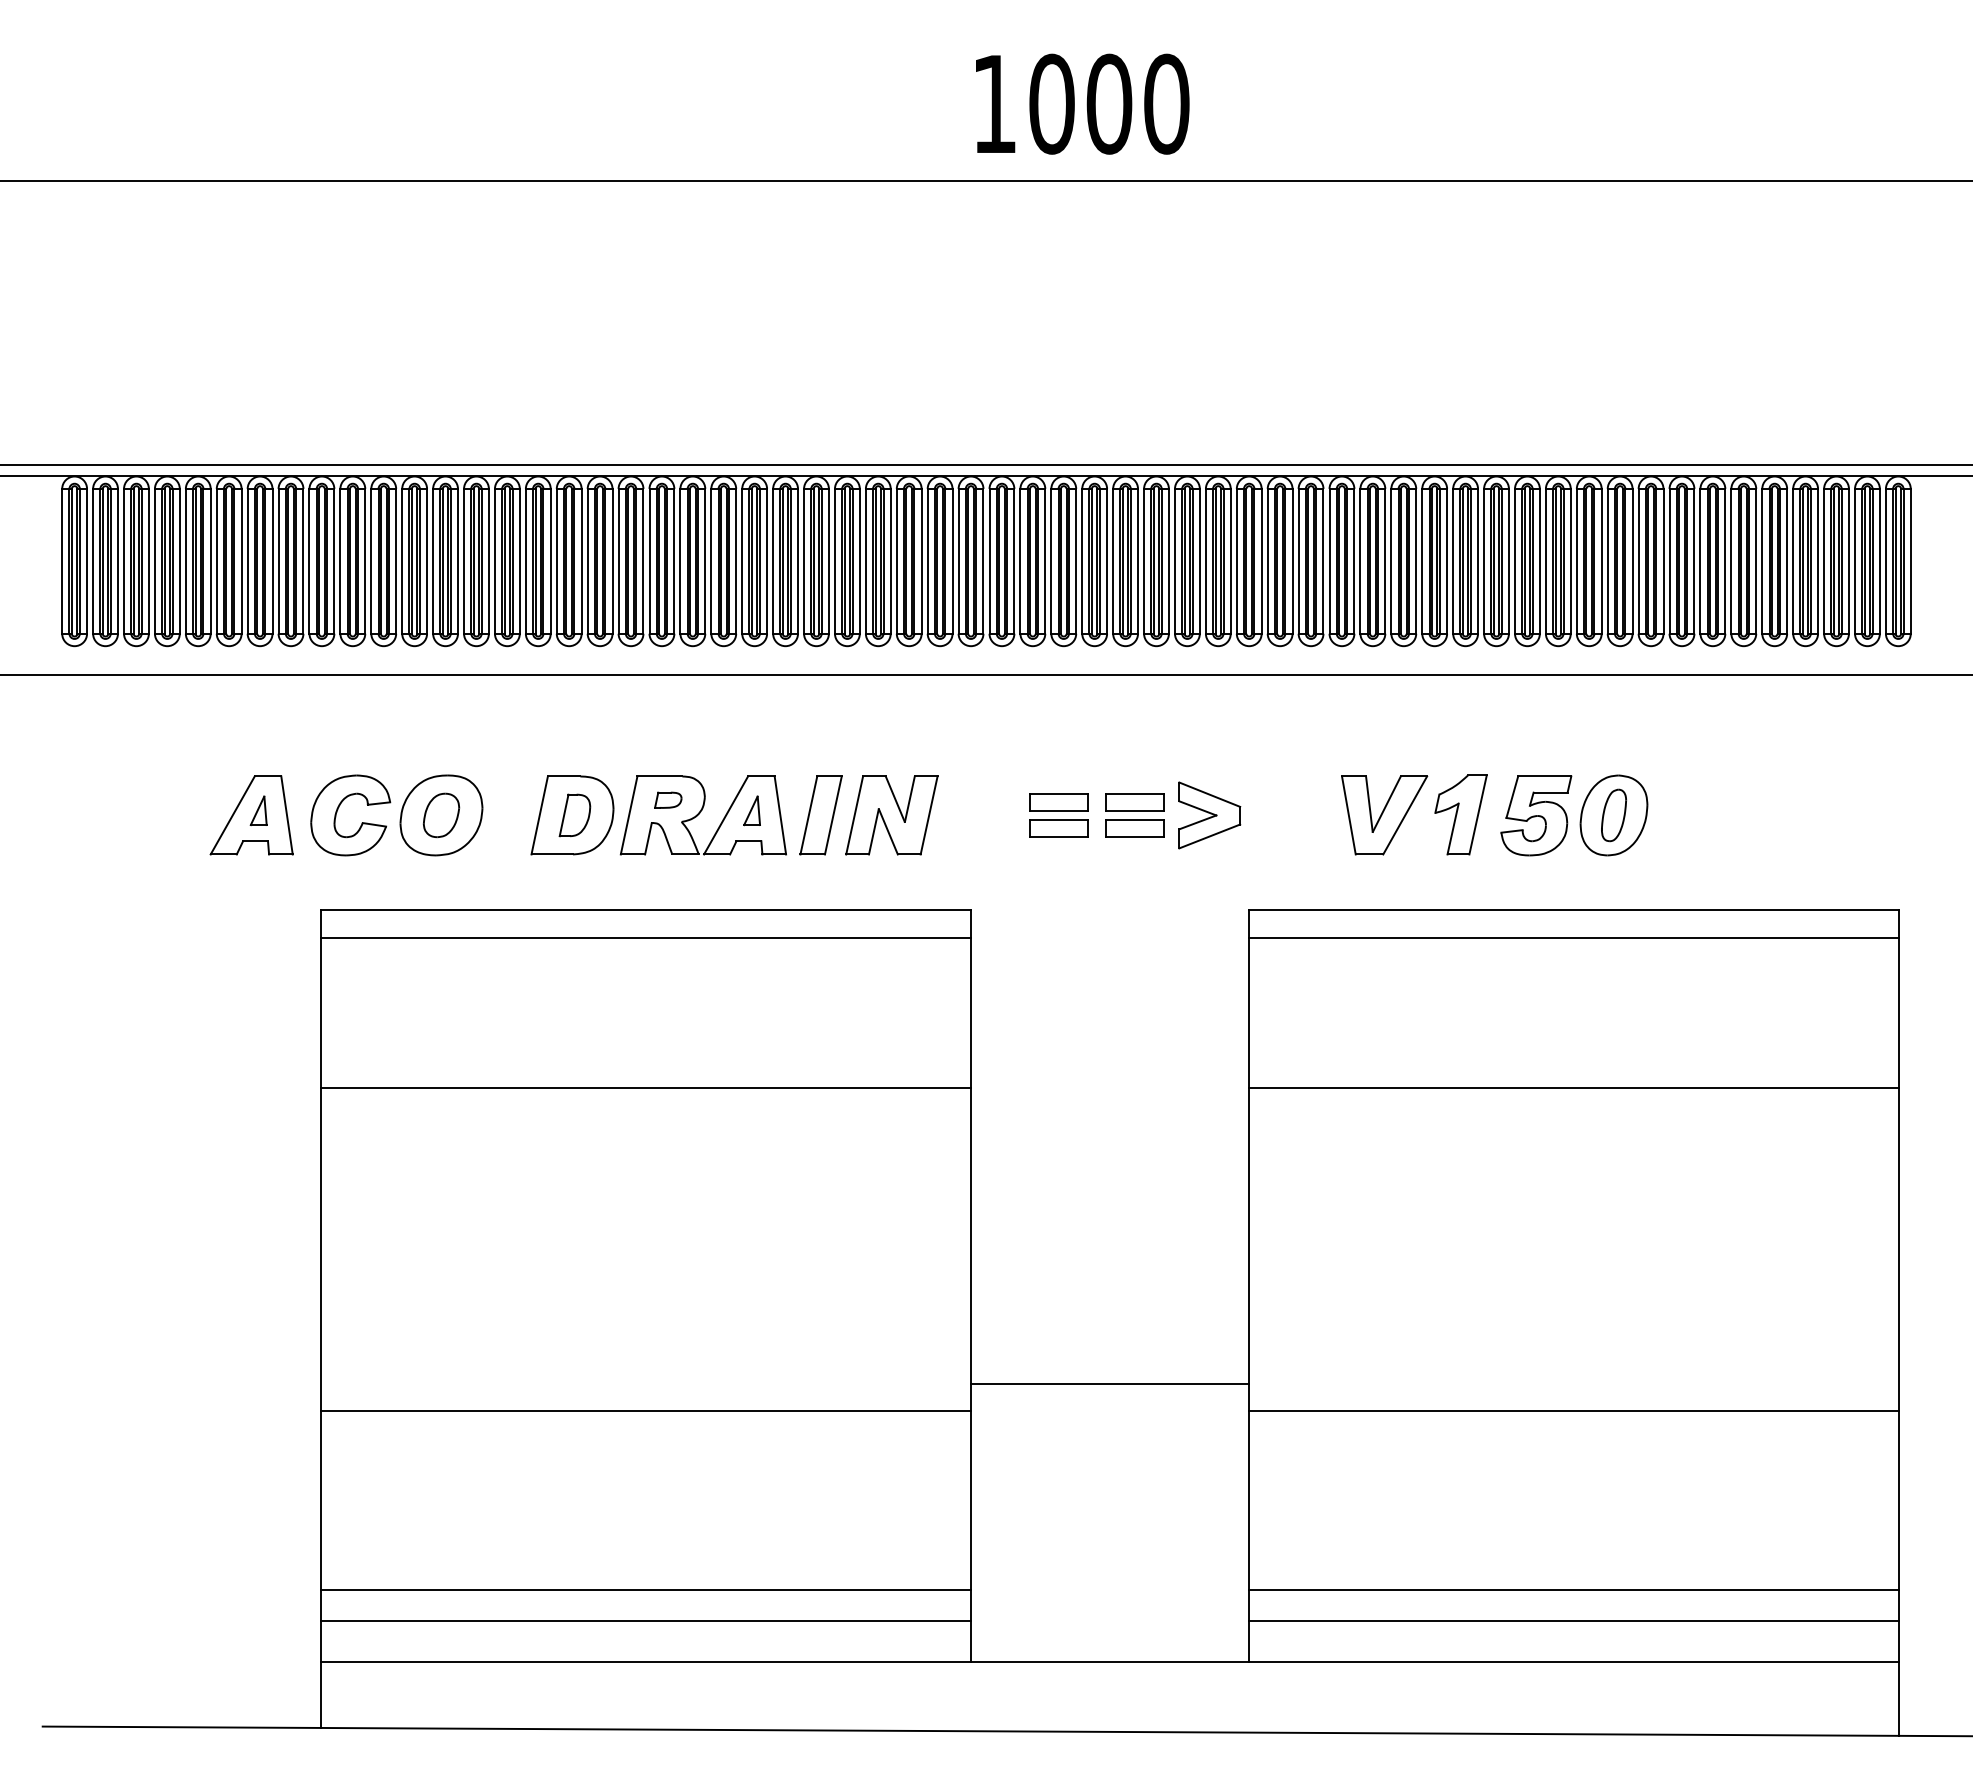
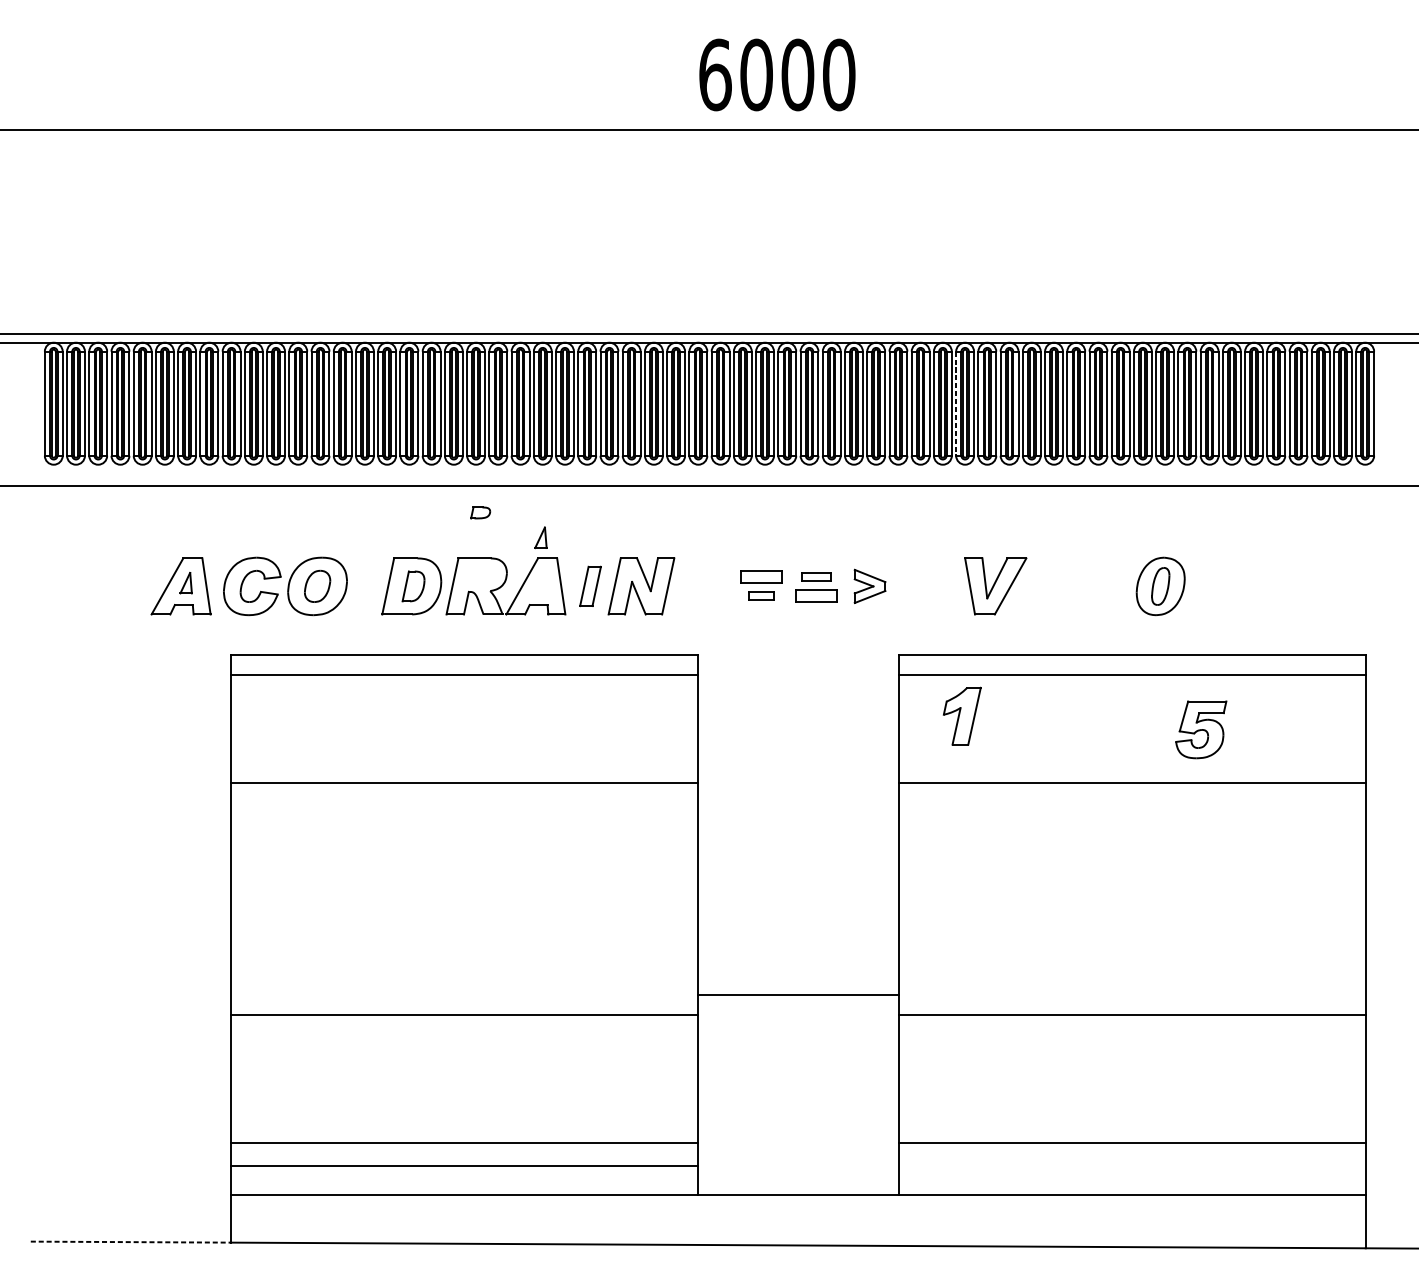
text: (994, 103) -> (715, 74), 1000 -> 6000
line: (1329, 561) -> (956, 403), solid -> dashed
part: (668, 799) -> (480, 512), moved
part: (1134, 802) -> (815, 577), size x0.7
part: (751, 810) -> (540, 537), moved
part: (1460, 814) -> (961, 715), moved
part: (820, 815) -> (590, 586), size x0.7
part: (1209, 815) -> (869, 586), size x0.7
part: (1536, 815) -> (1201, 729), moved
part: (1058, 828) -> (761, 595), size x0.6
line: (1574, 1621) -> (1132, 1166), removed
line: (182, 1727) -> (131, 1242), solid -> dashed

